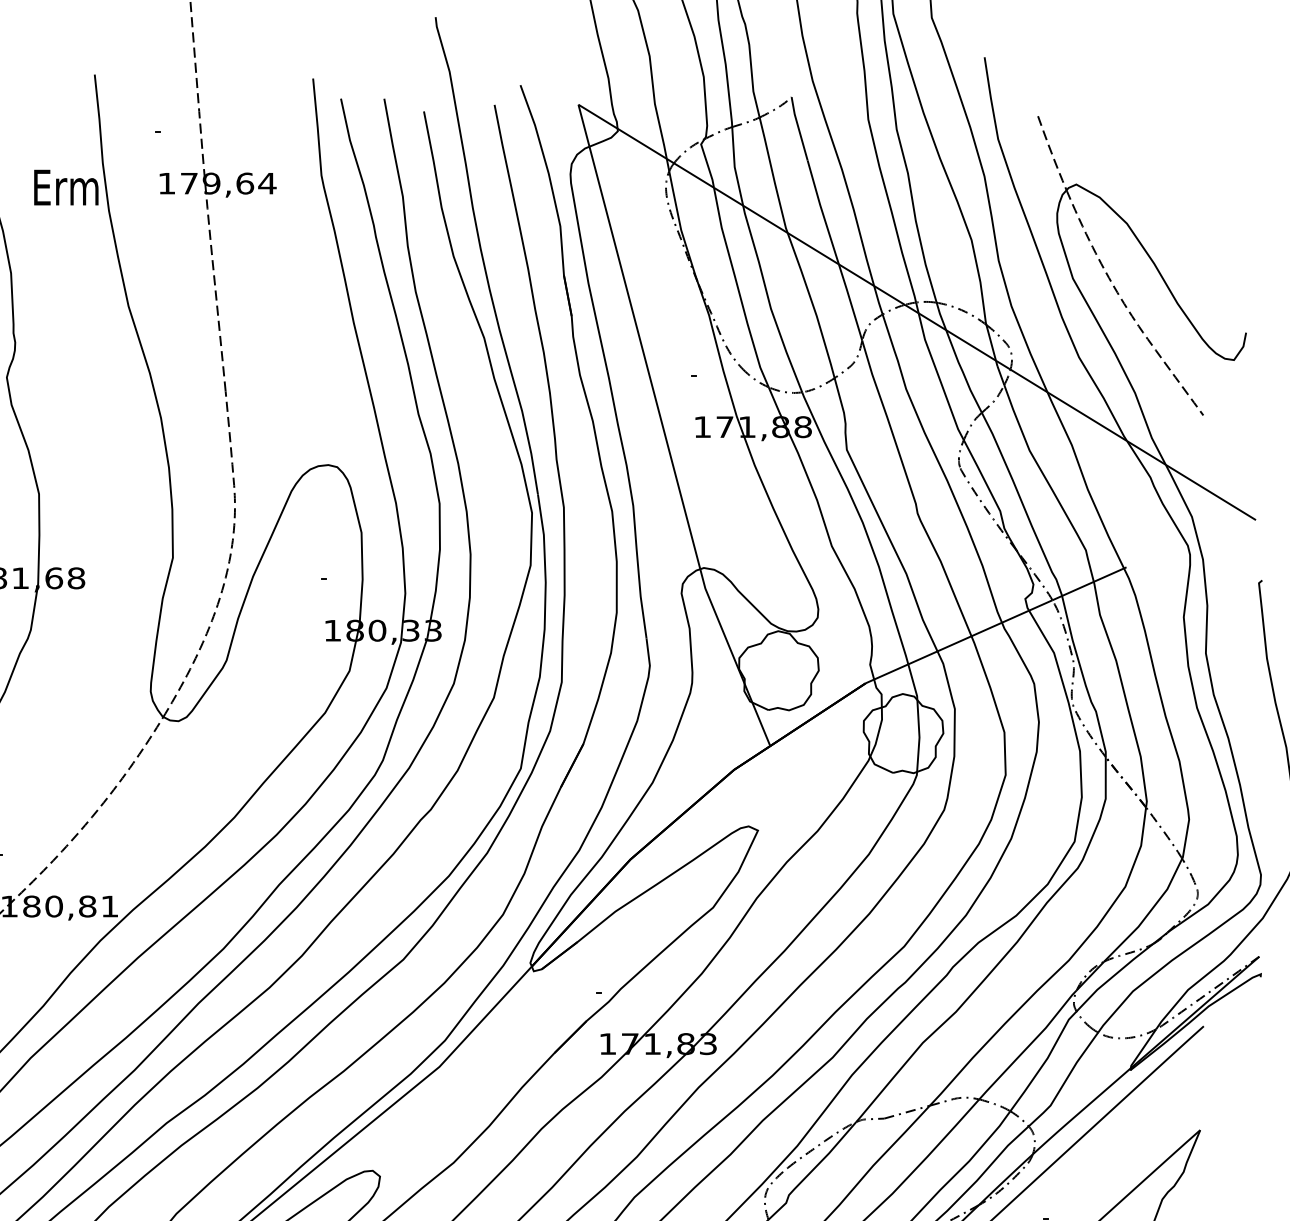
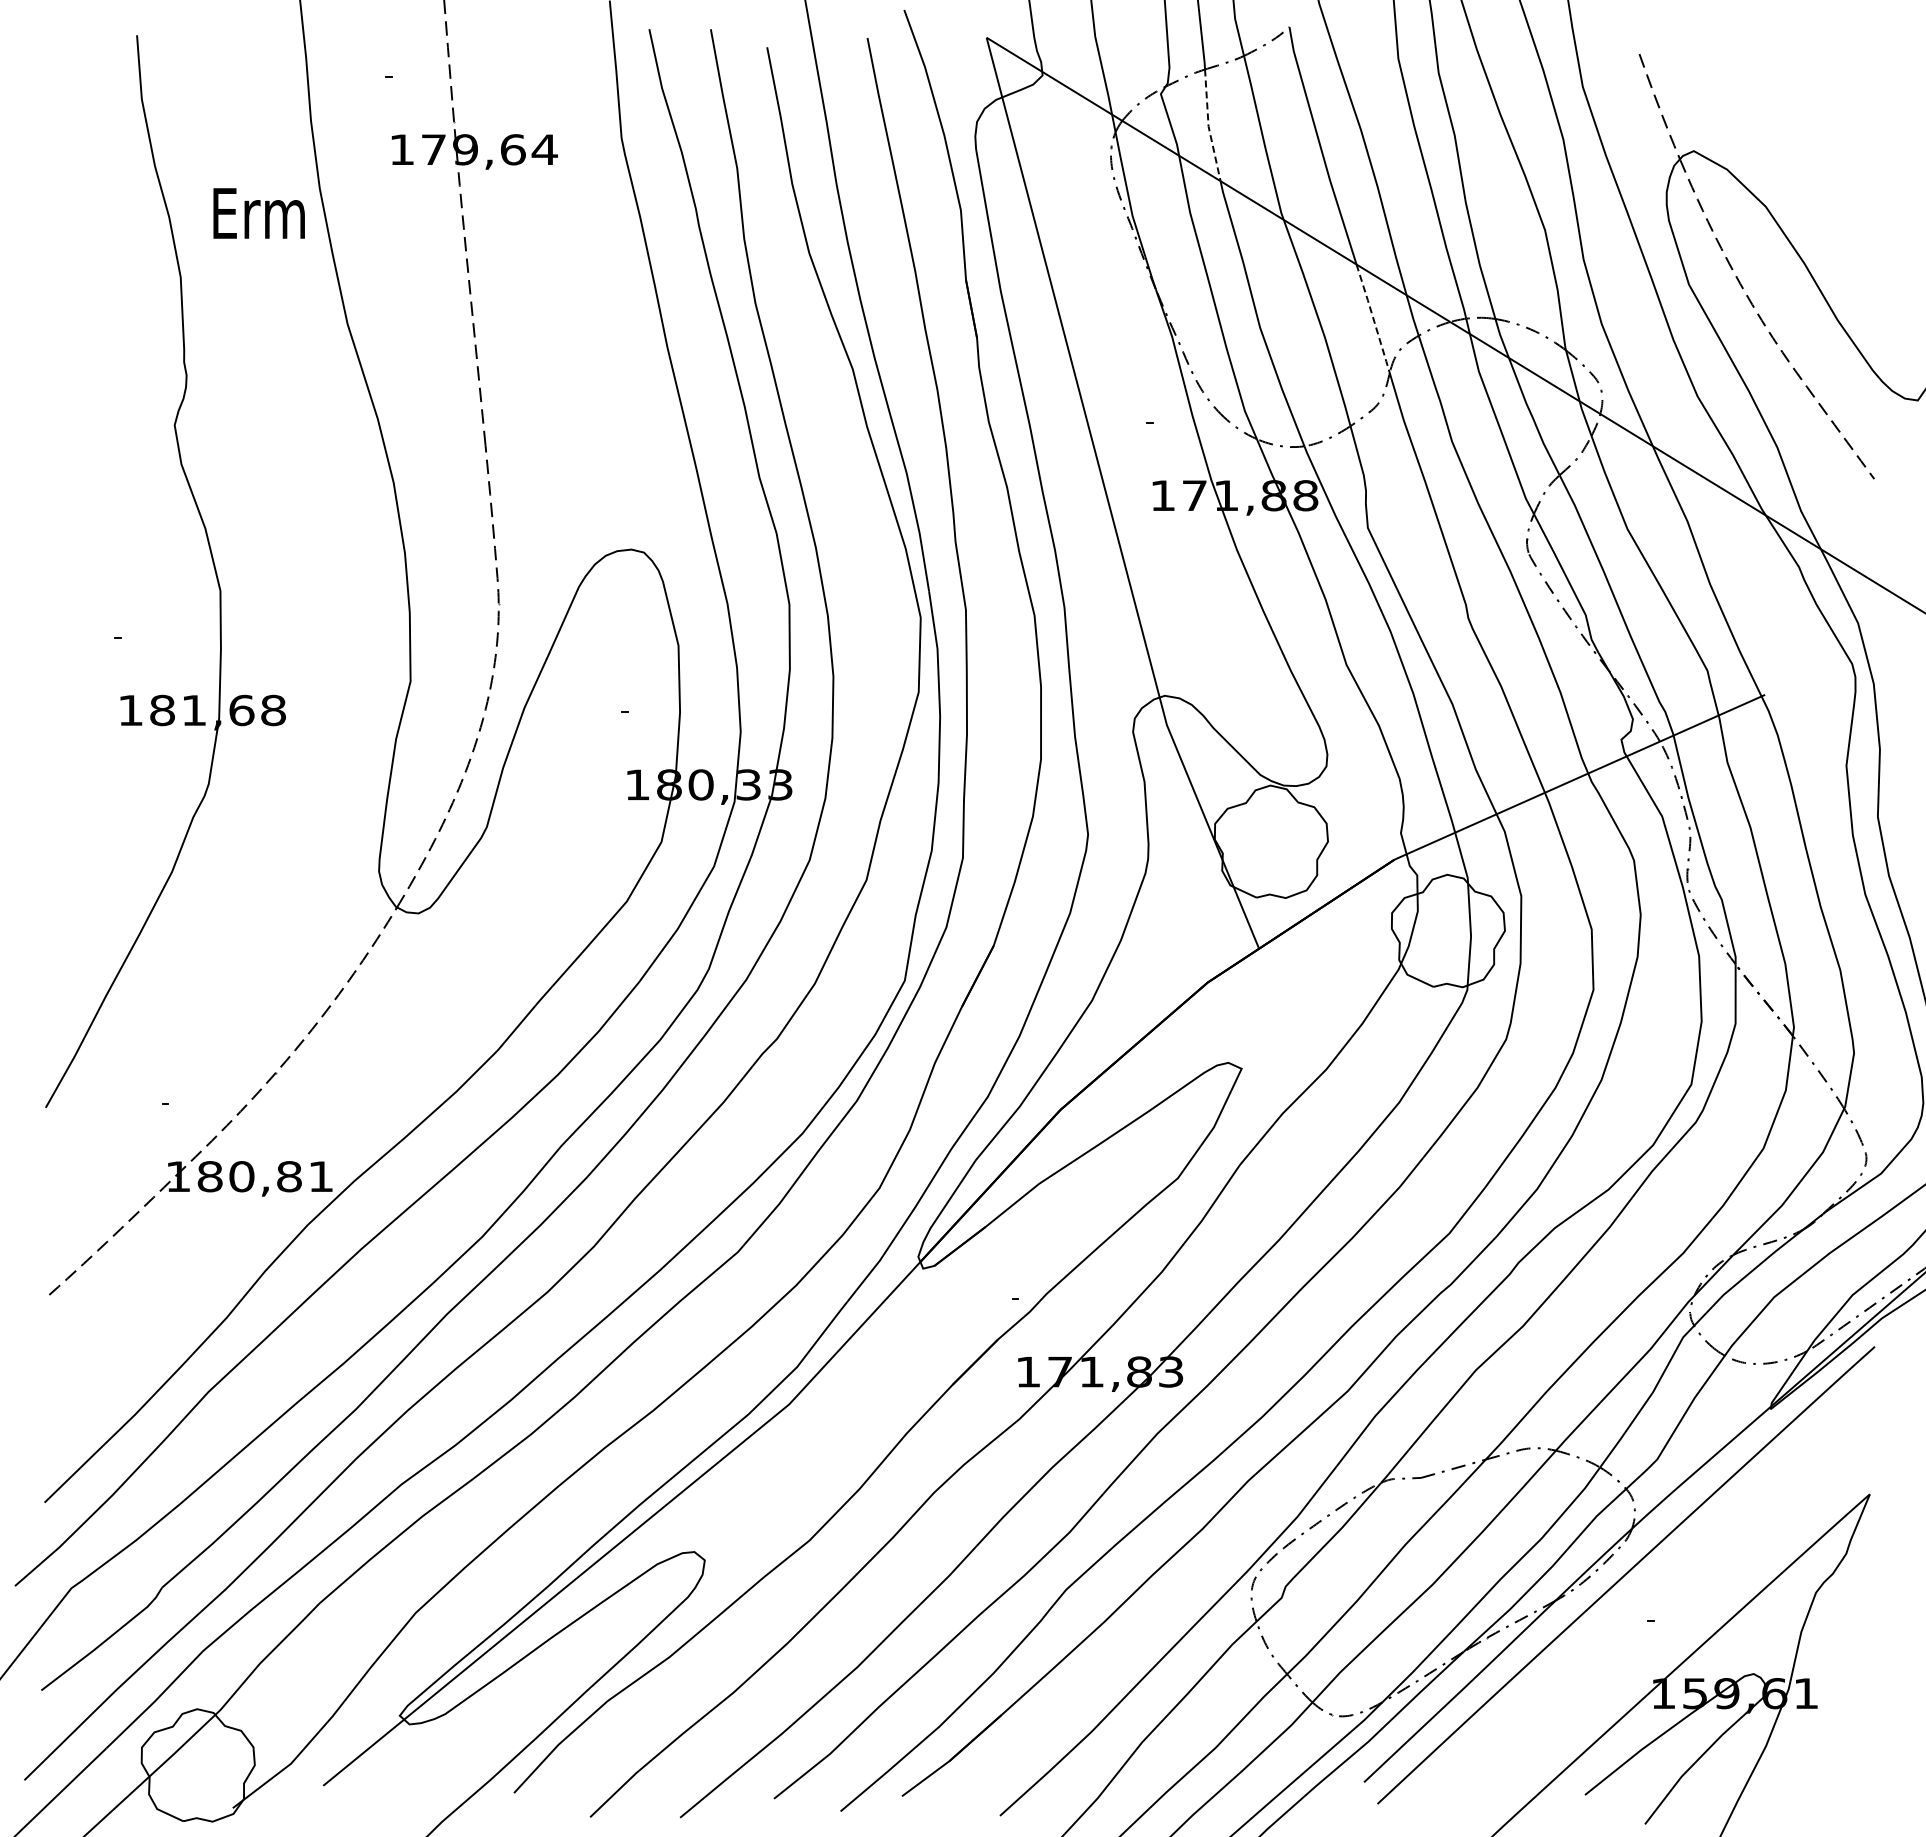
line: (734, 167) -> (1208, 126), solid -> dashed
text: (65, 187) -> (258, 213), moved
line: (850, 303) -> (1373, 319), solid -> dashed

